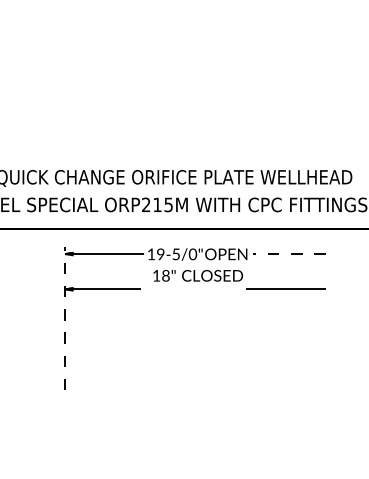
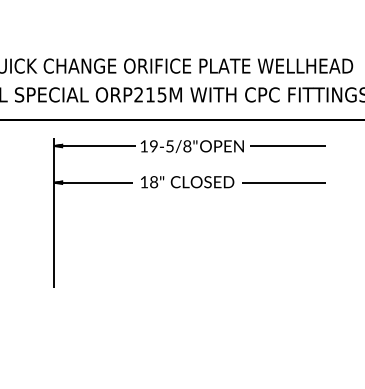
text: (192, 254) -> (186, 146), 19-5/0" -> 19-5/8"
line: (289, 254) -> (287, 146), dashed -> solid
text: (198, 275) -> (187, 181), moved
line: (65, 318) -> (54, 213), dashed -> solid

